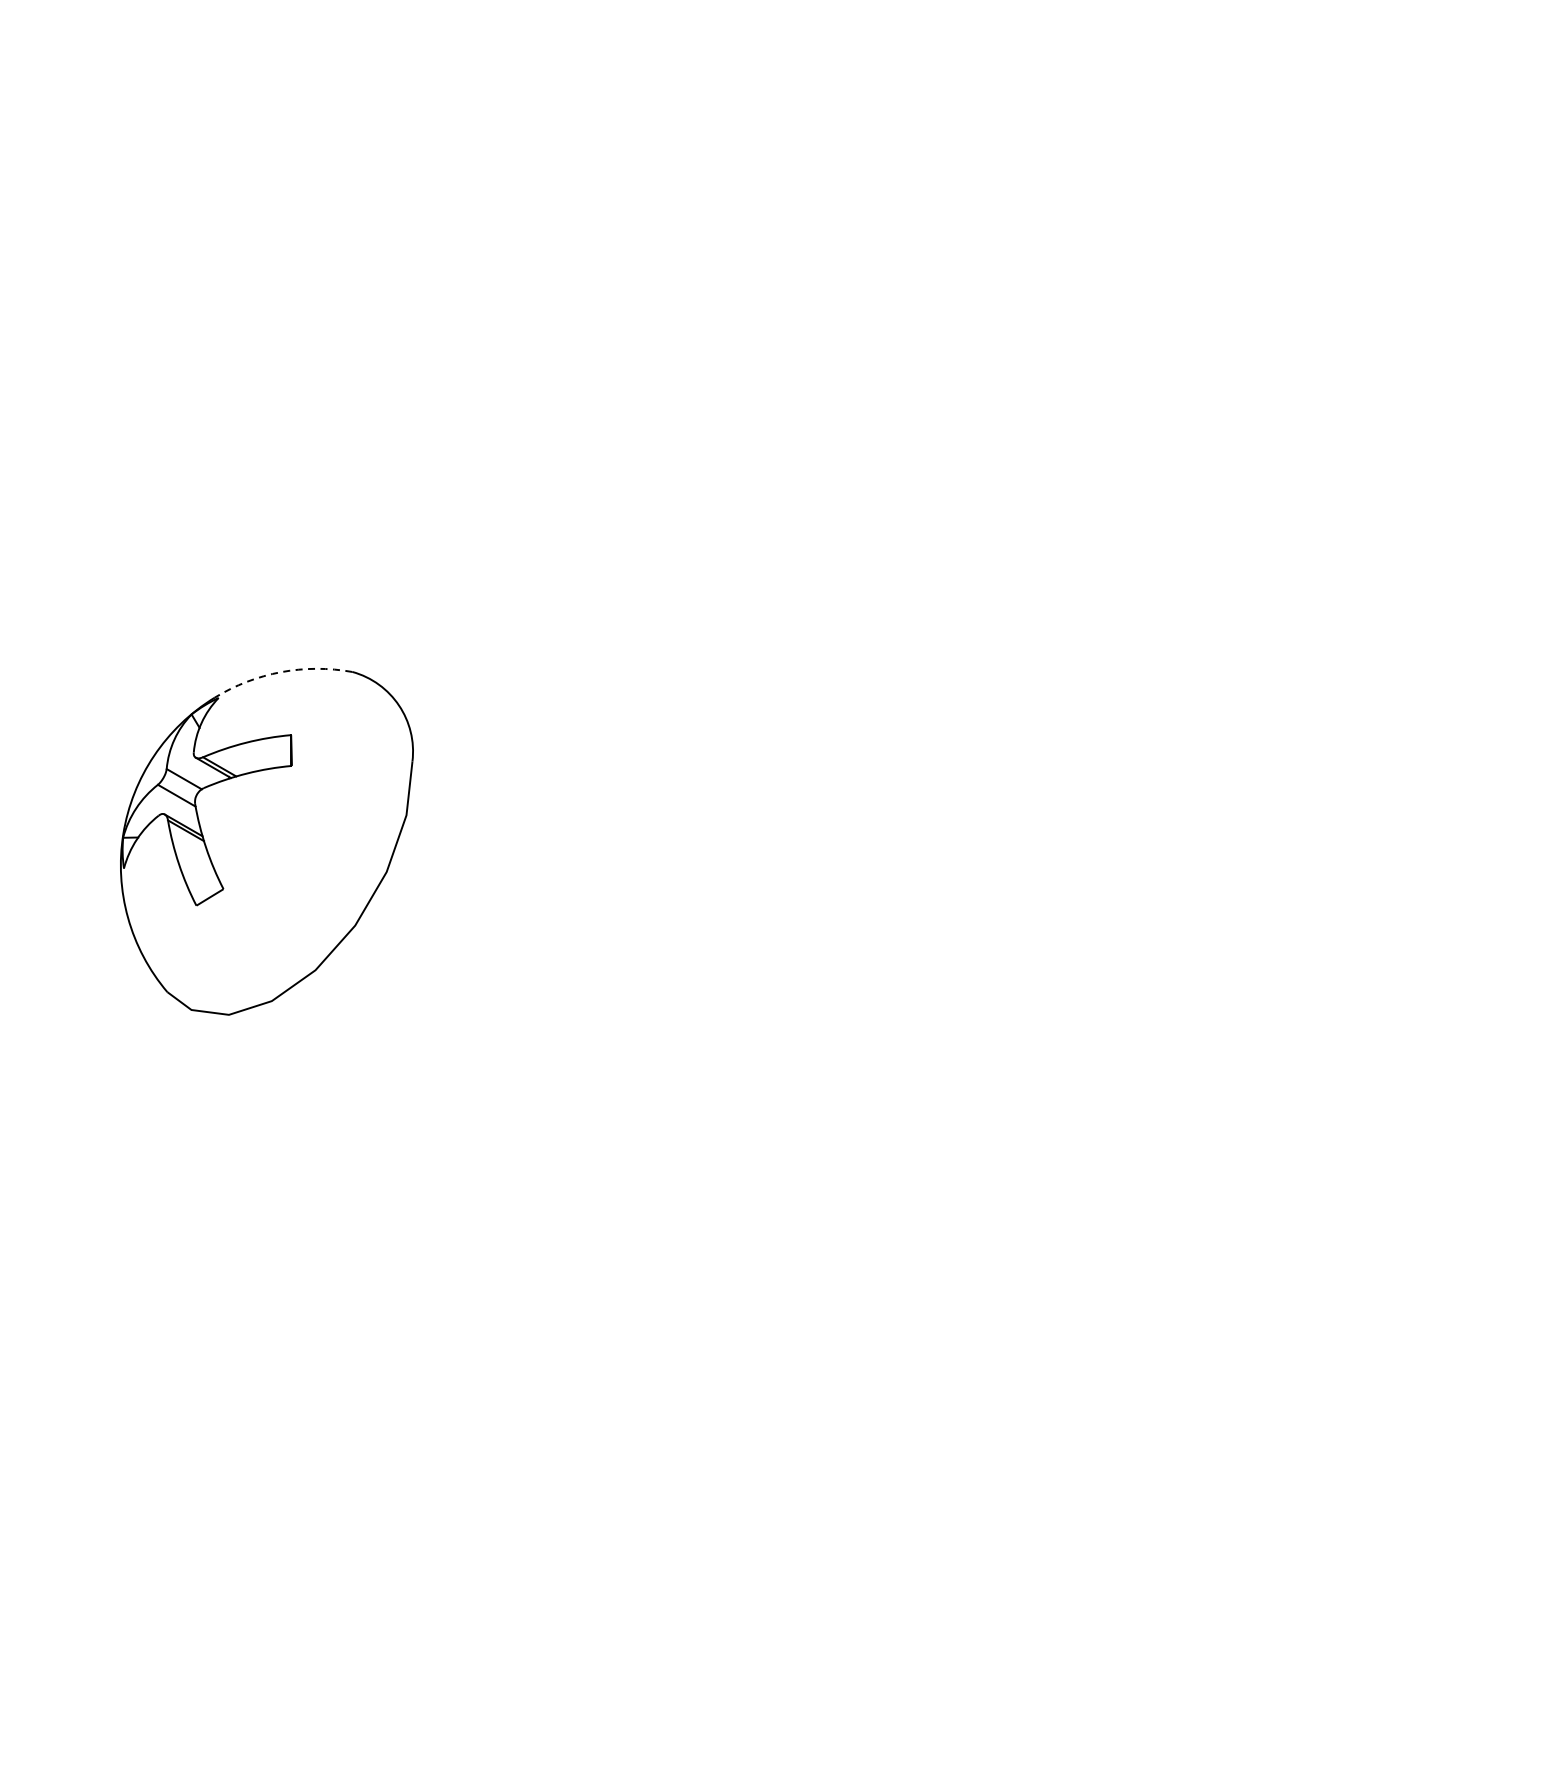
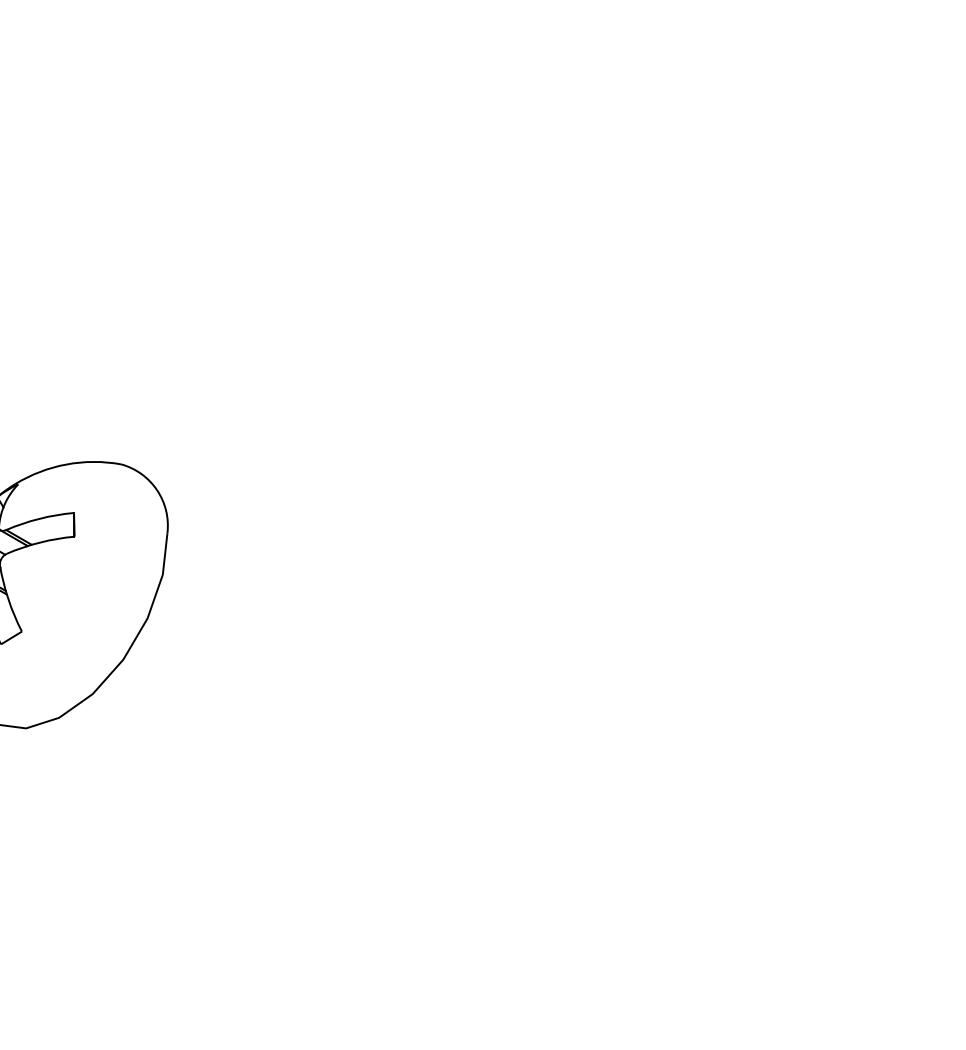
arc: (281, 672) -> (66, 464), dashed -> solid

